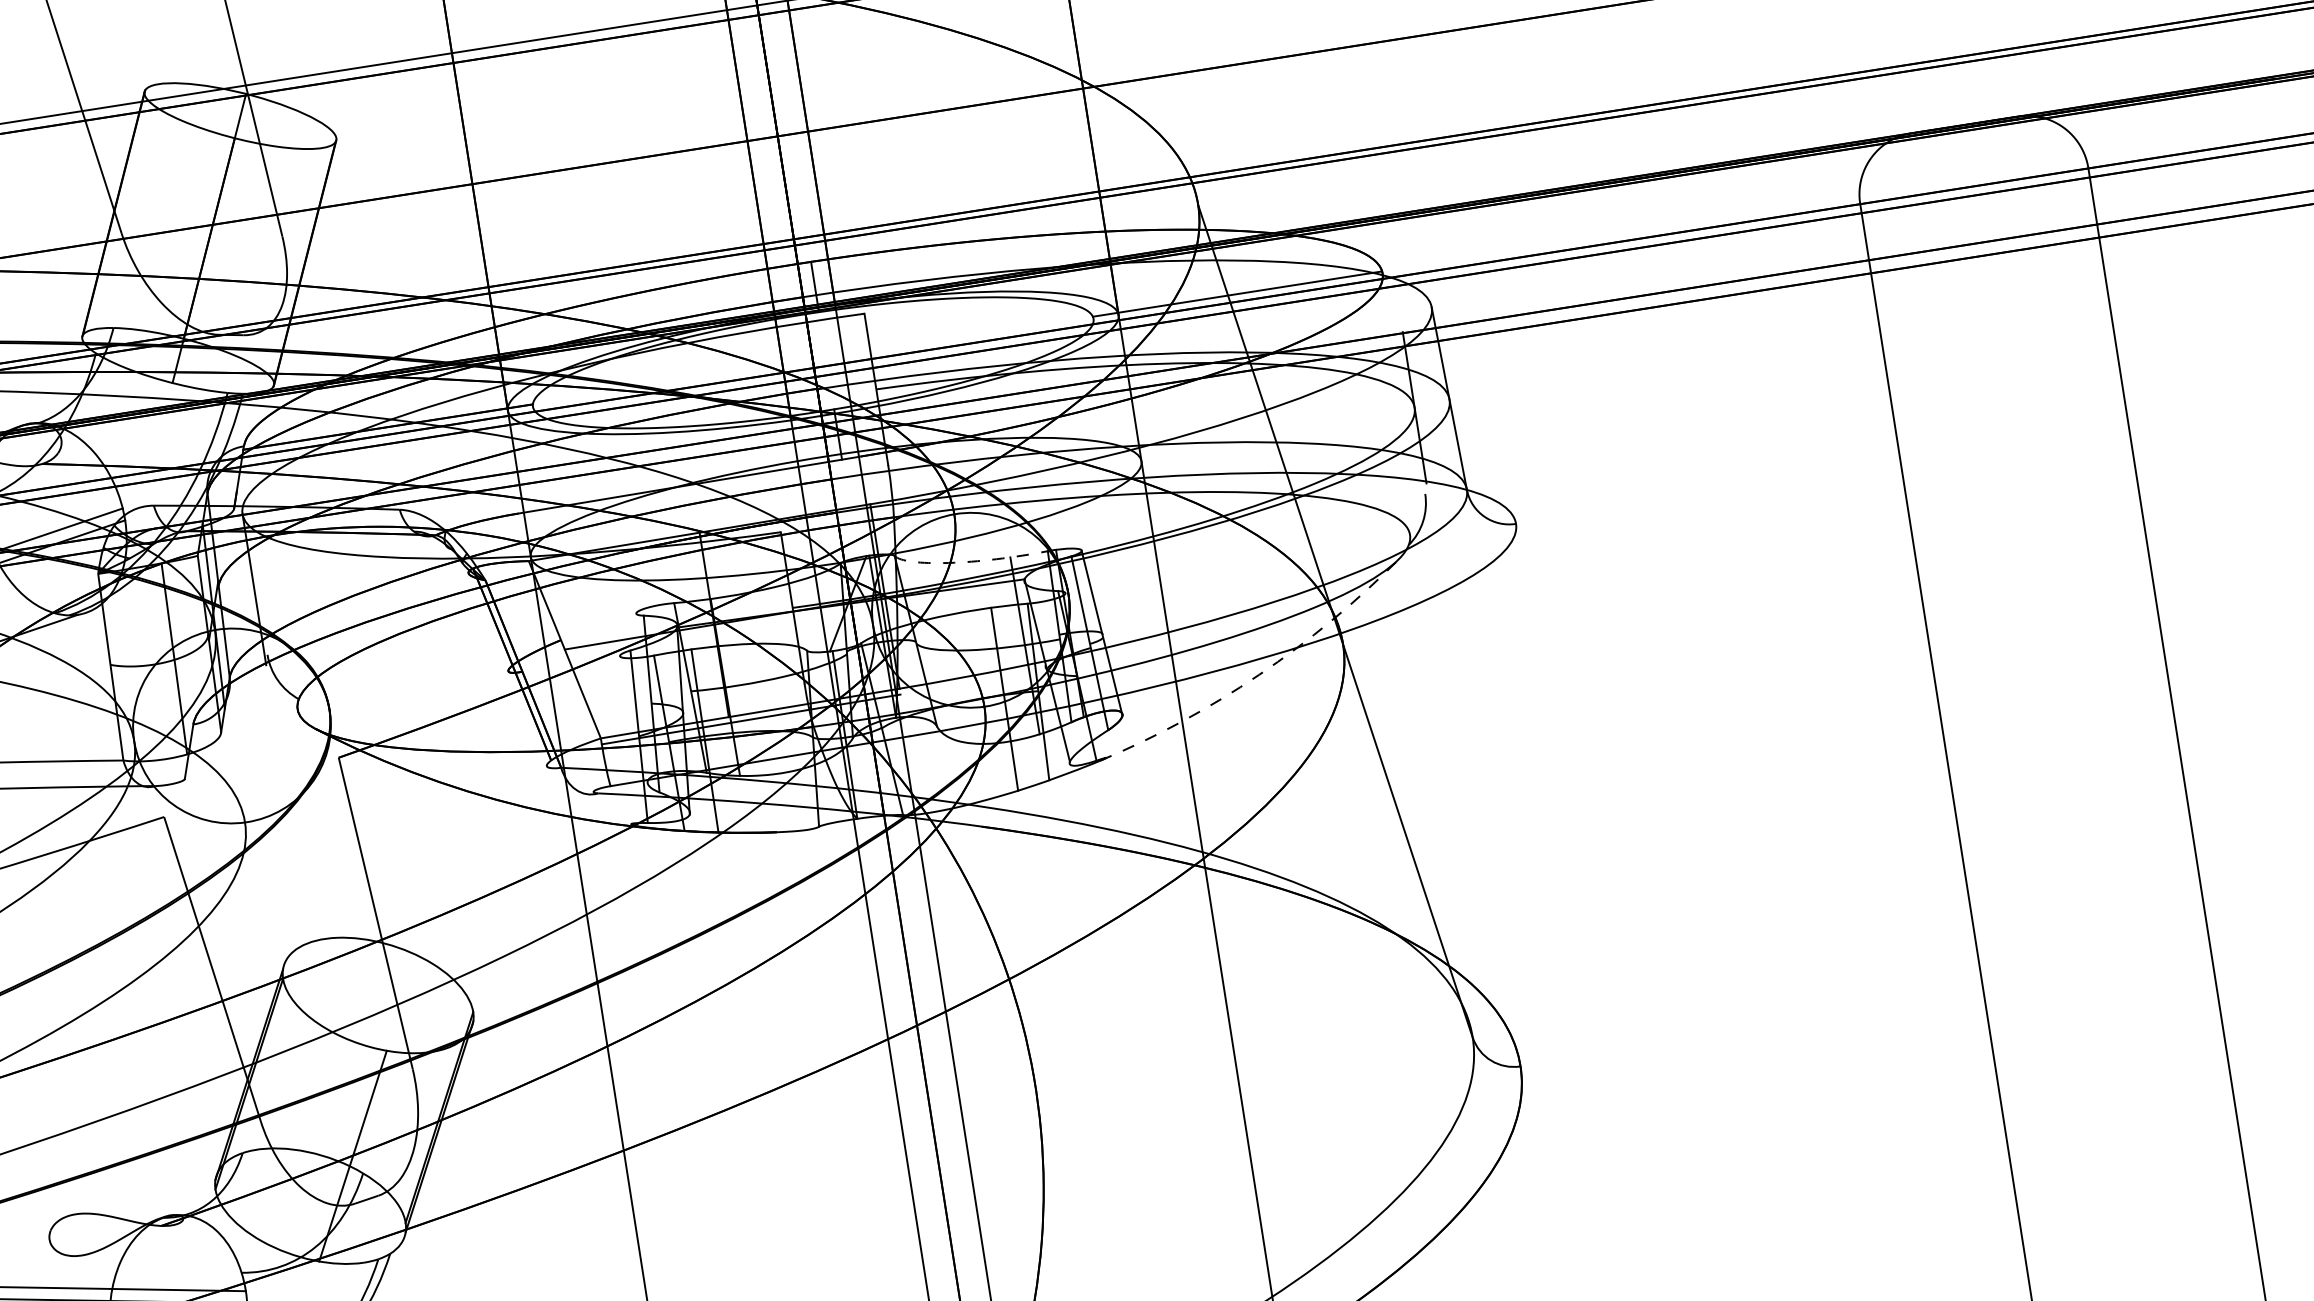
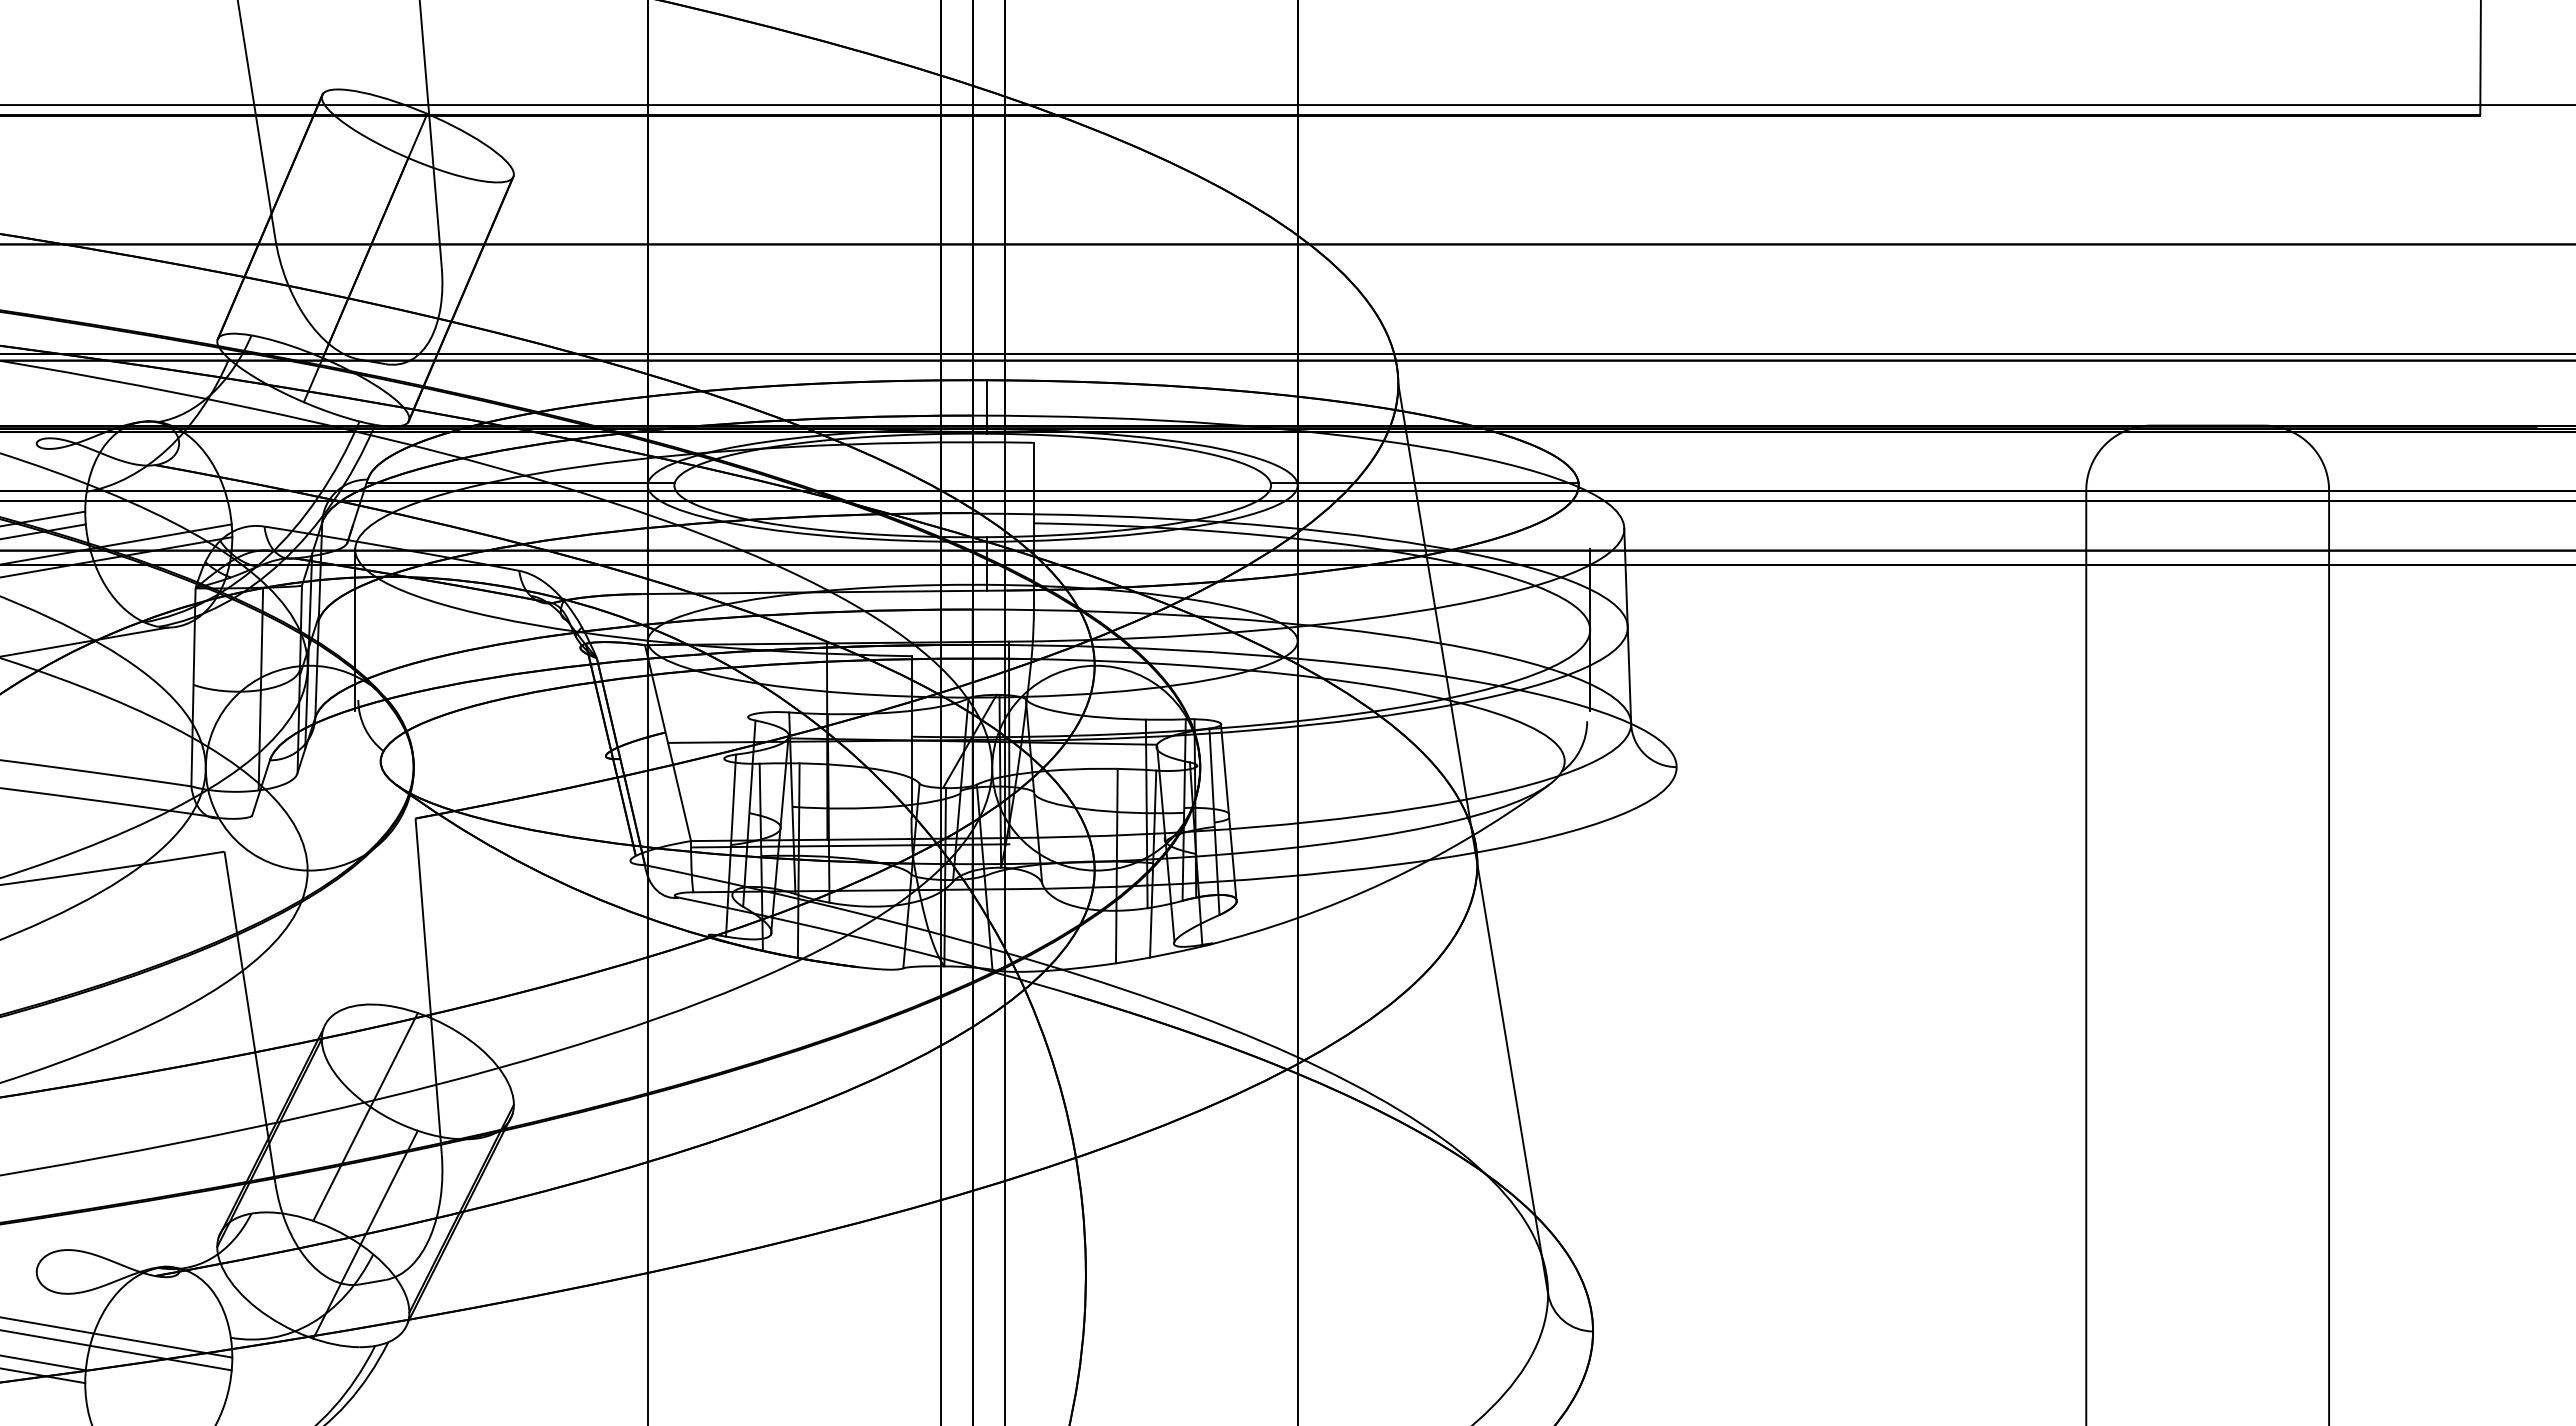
arc: (969, 561) -> (1102, 717), dashed -> solid
arc: (1259, 675) -> (1385, 882), dashed -> solid
line: (335, 1045) -> (365, 1116), added

